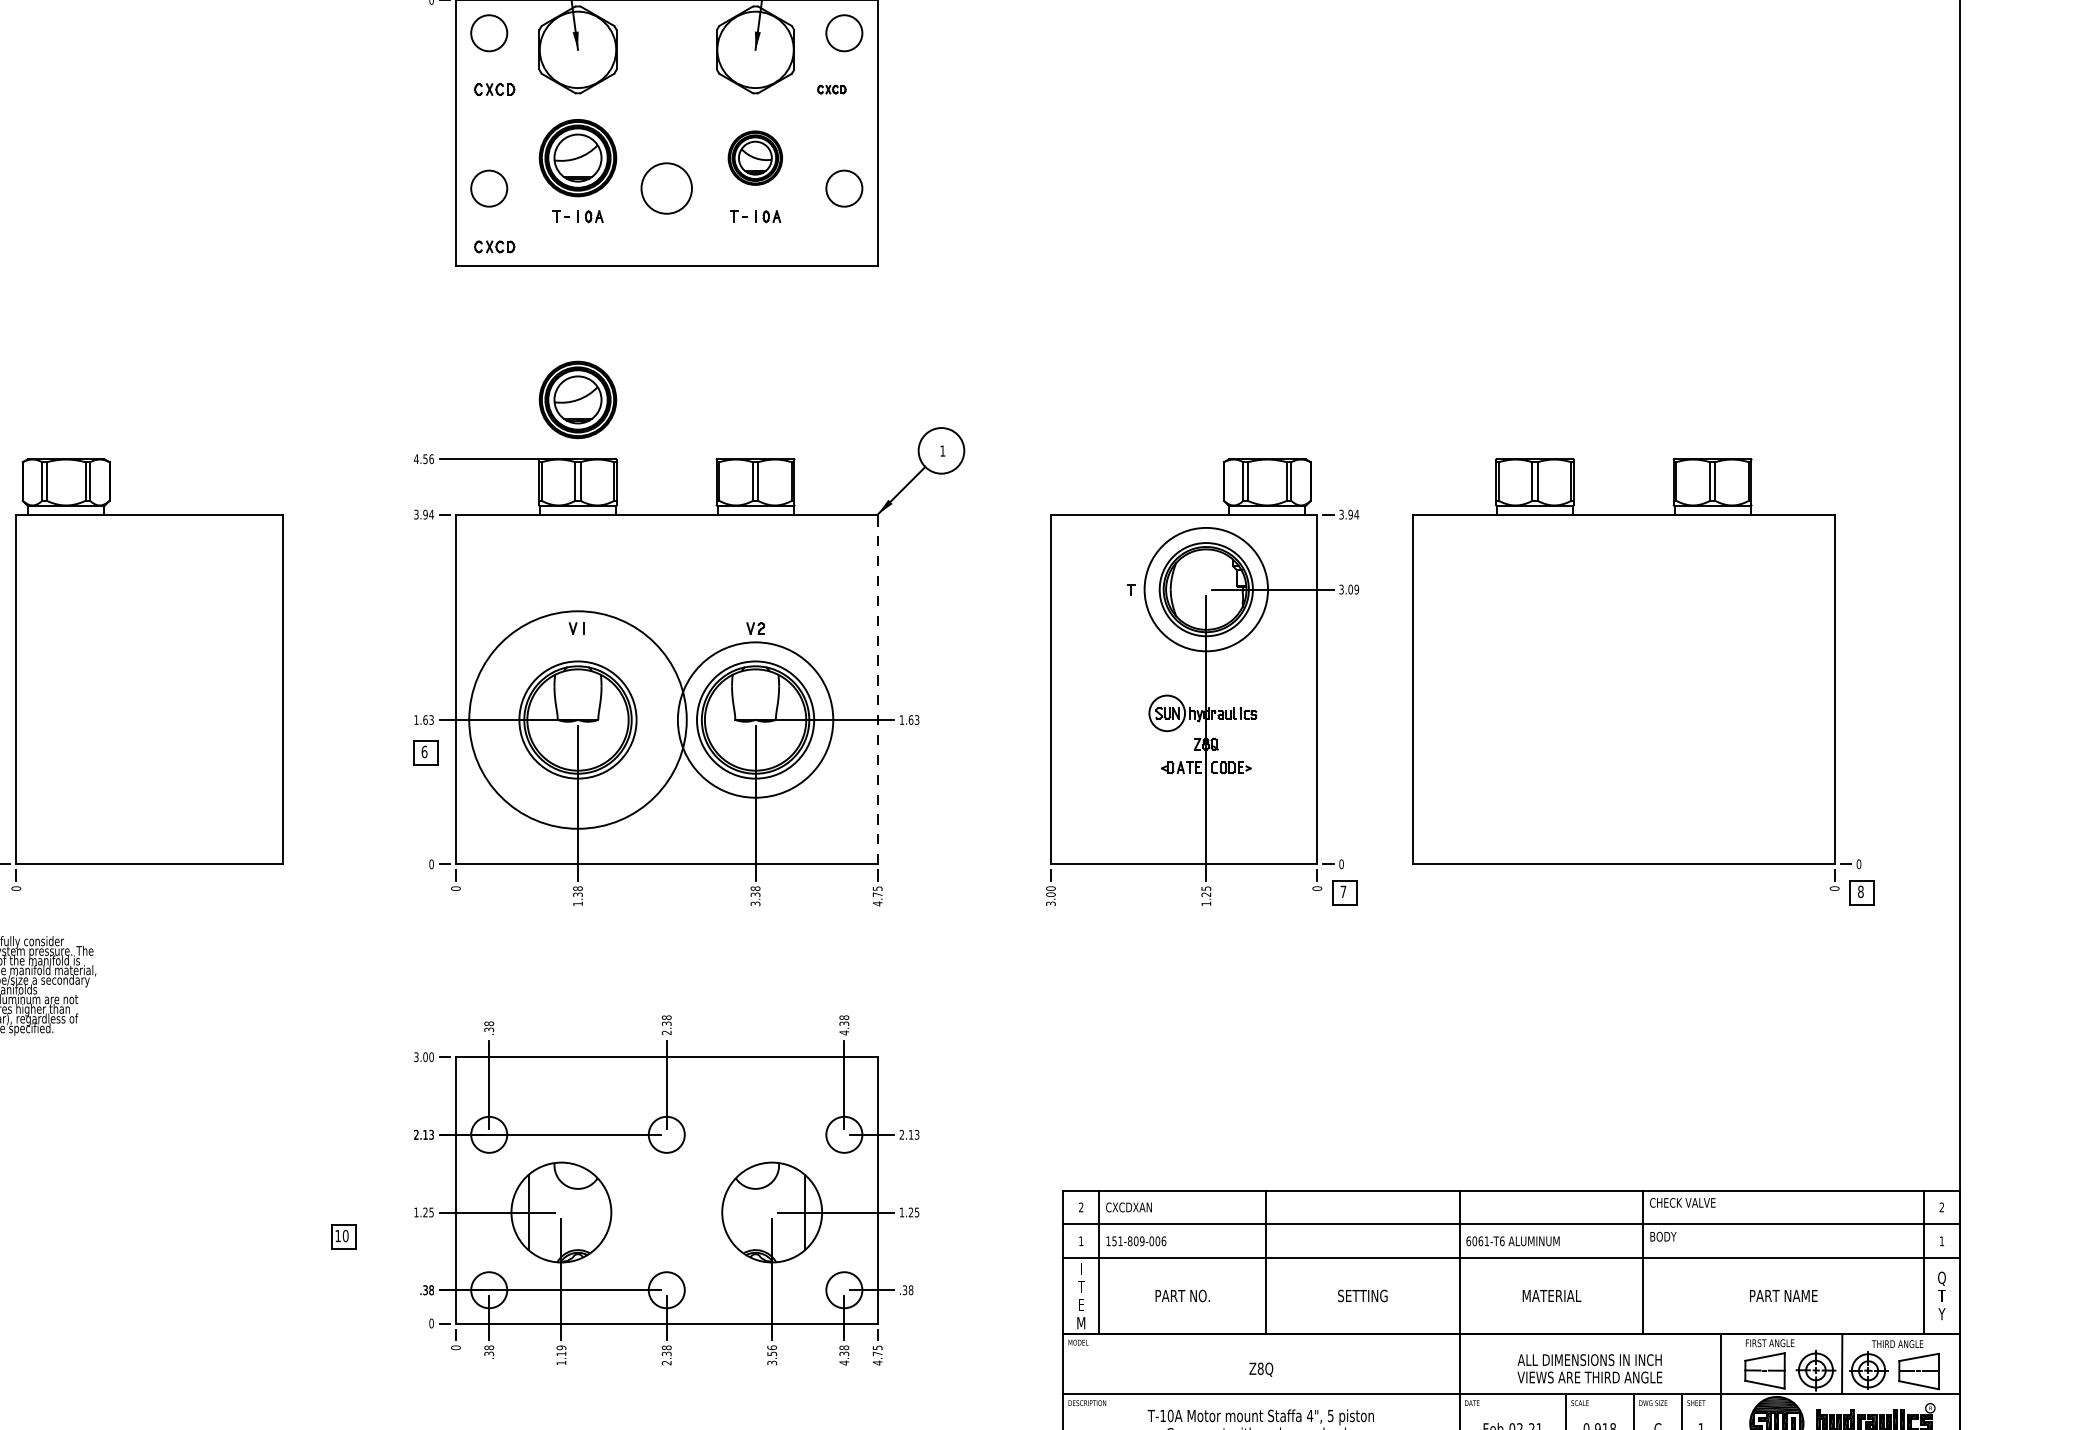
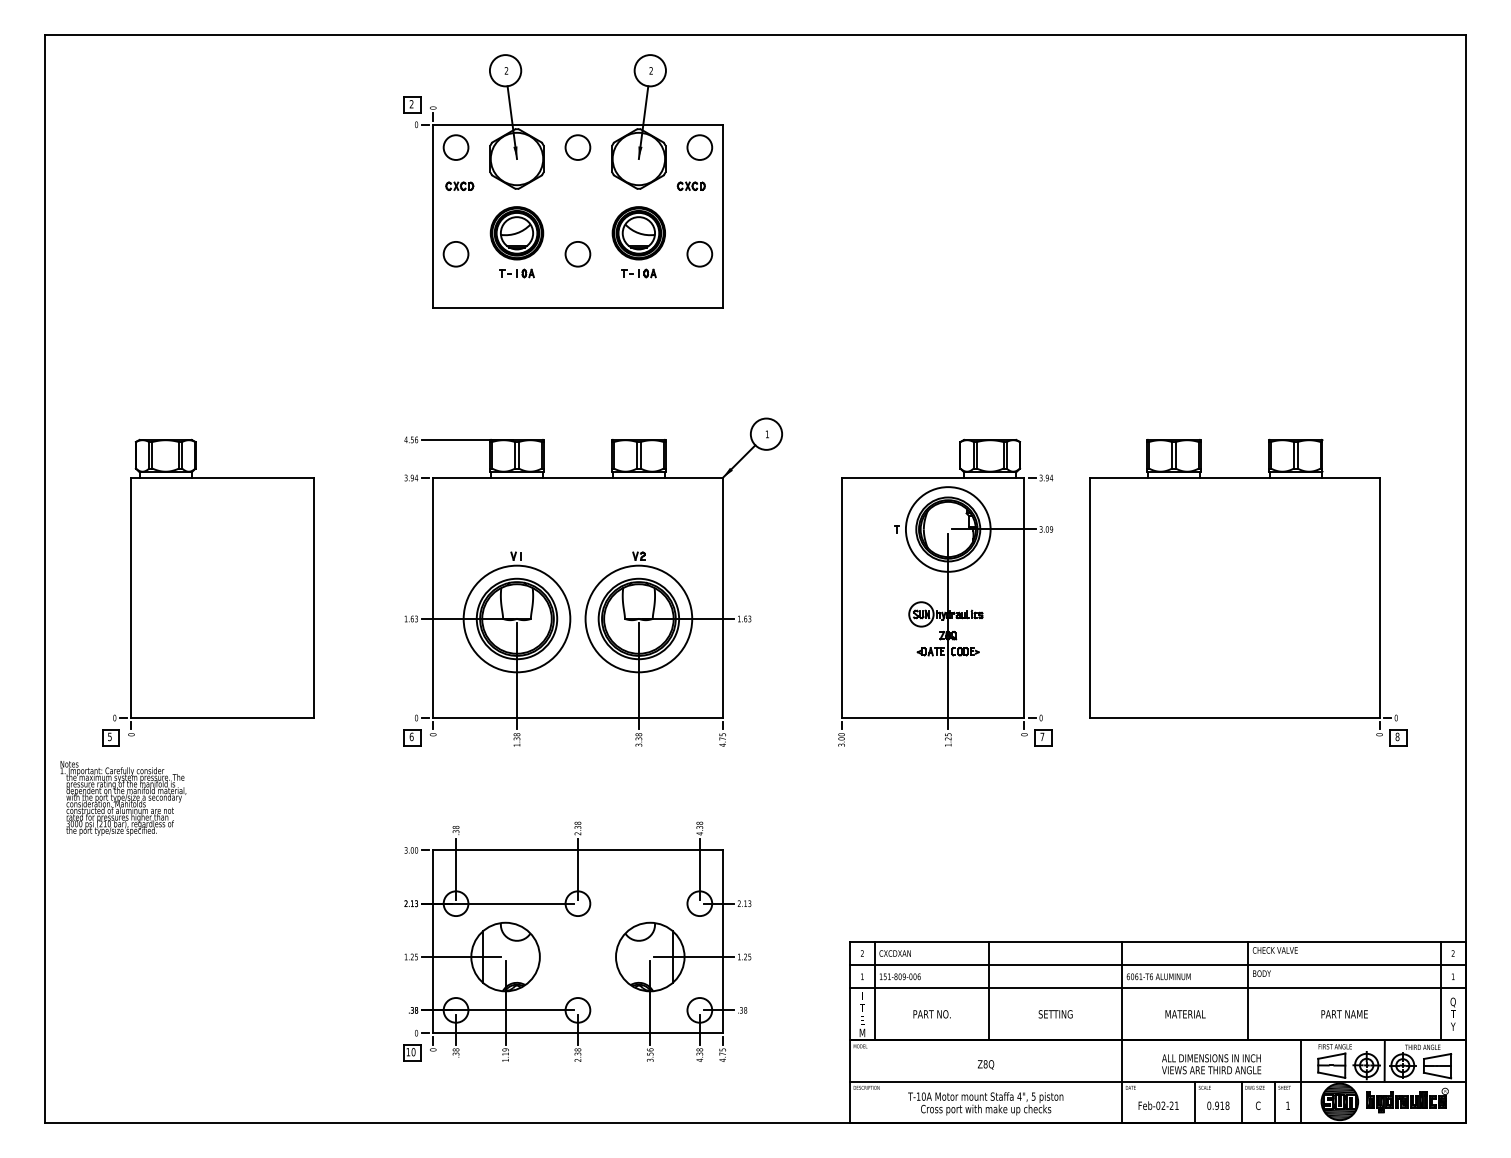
circle: (666, 33) -> (577, 147), added
part: (830, 89) -> (690, 186), size x1.43
part: (755, 158) -> (638, 233), size x1.43
circle: (666, 189) -> (577, 254), size x0.71
part: (494, 245) -> (459, 293), removed
part: (577, 400) -> (516, 399), removed
line: (877, 690) -> (722, 598), dashed -> solid
circle: (577, 719) -> (516, 618), size x0.71
part: (425, 752) -> (412, 737), moved
part: (344, 1236) -> (412, 1052), moved

